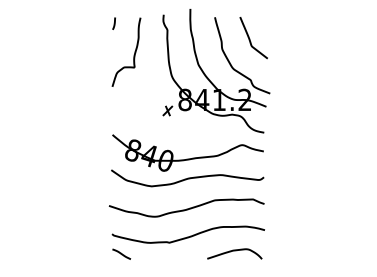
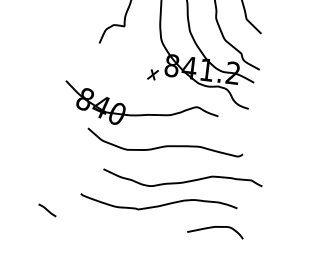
part: (187, 152) -> (140, 108), moved
curve: (186, 208) -> (182, 181), moved
curve: (234, 251) -> (215, 227), moved
line: (121, 253) -> (47, 209), moved

